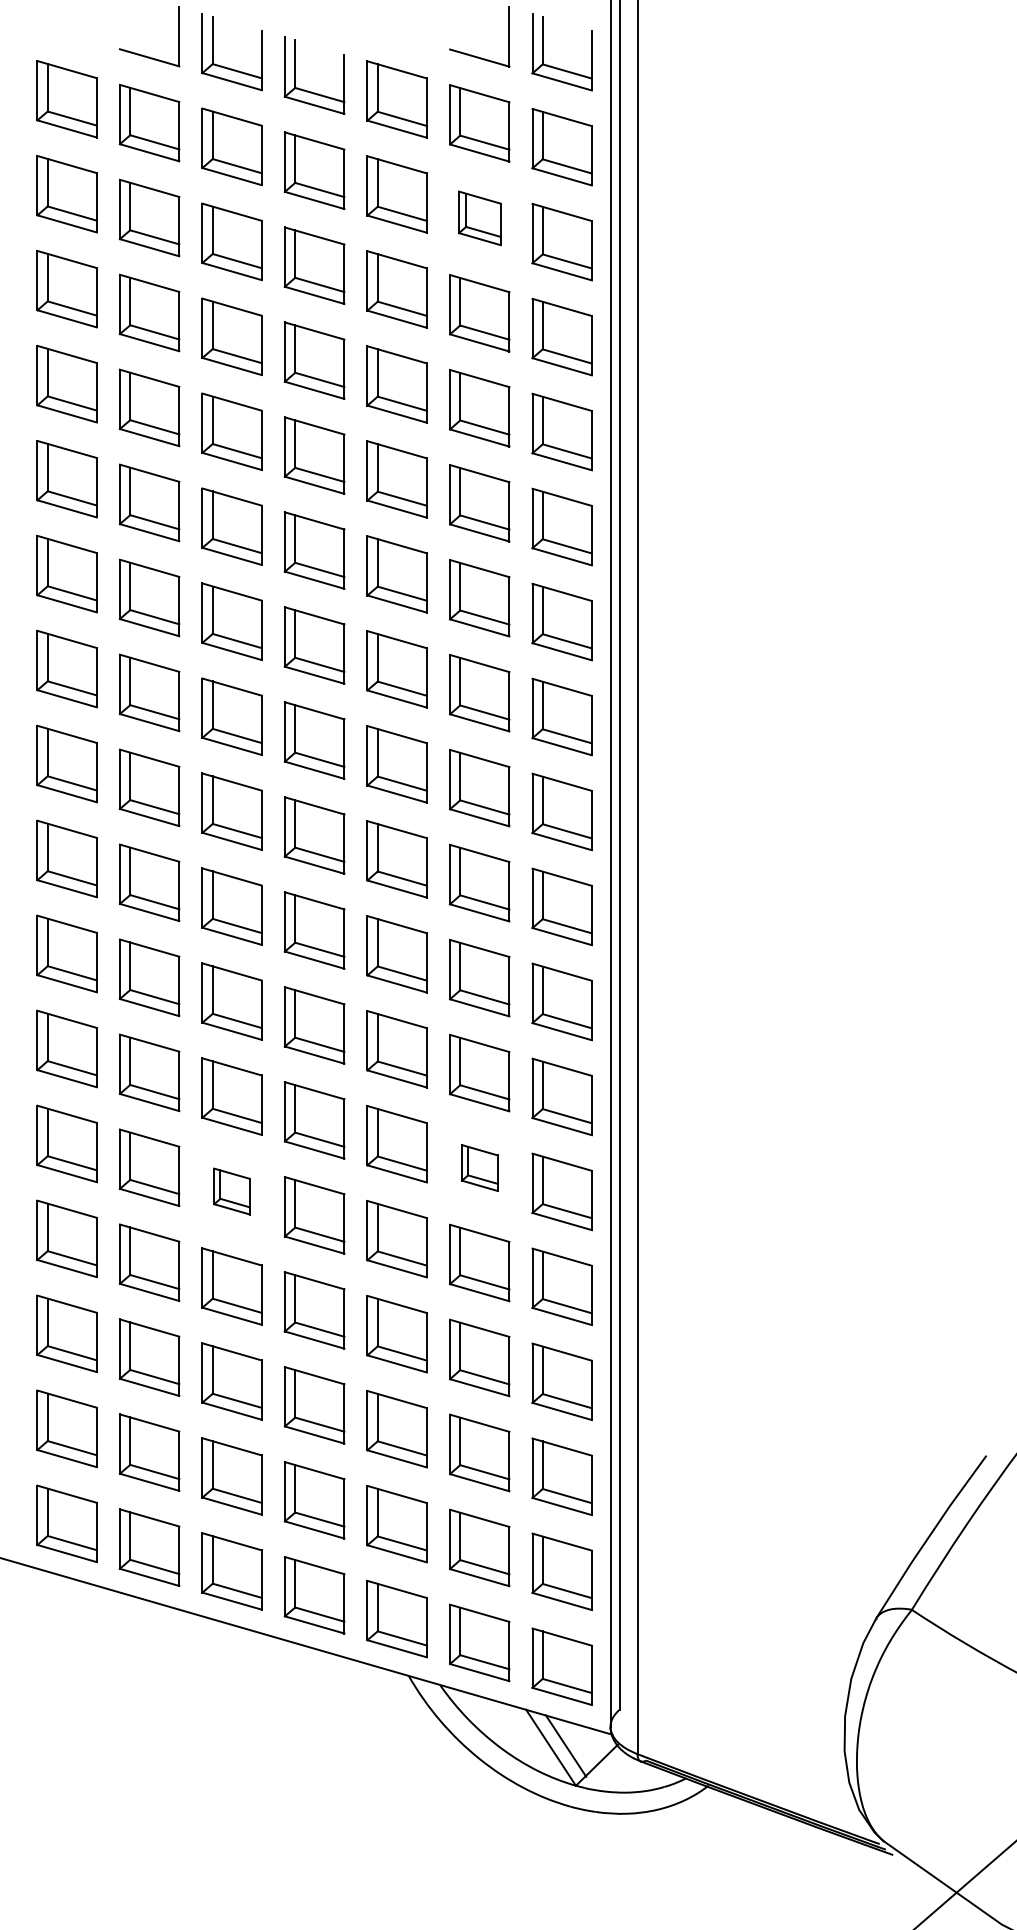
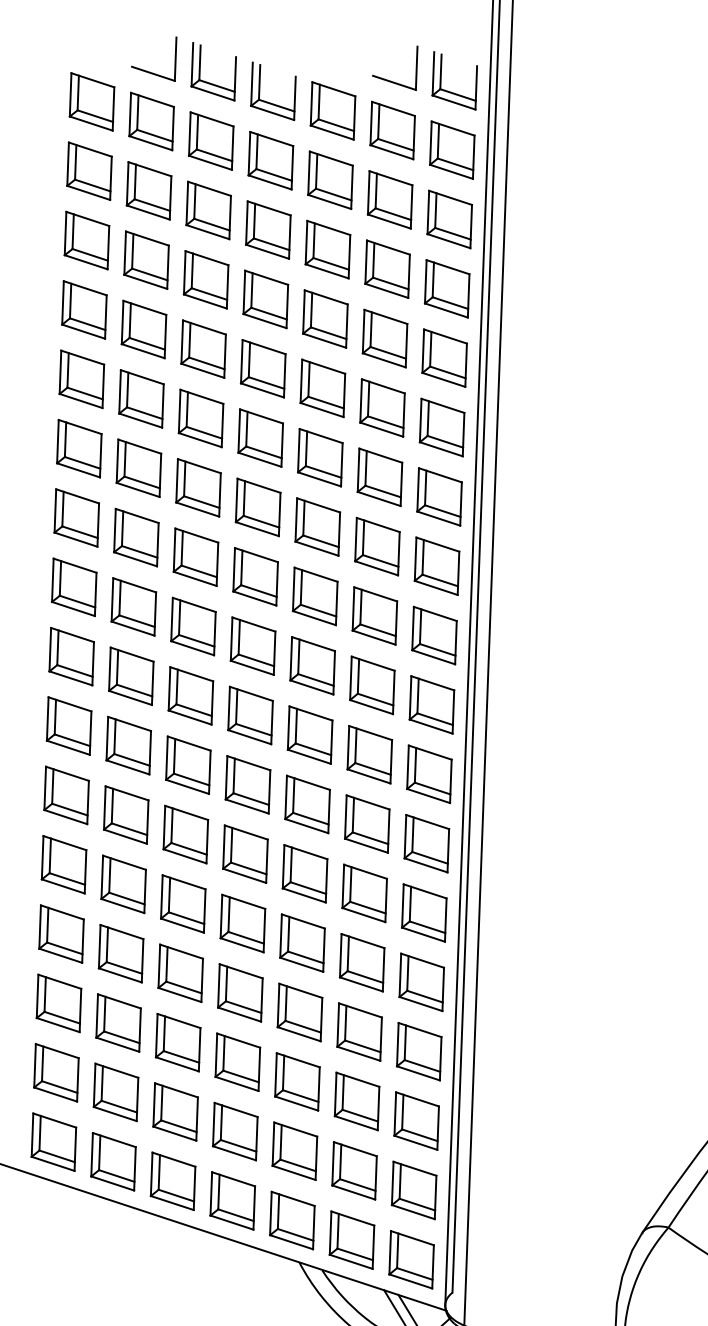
part: (479, 218) -> (390, 200), size x1.43
part: (479, 1167) -> (364, 893), size x1.67
part: (231, 1191) -> (182, 903), size x1.67

